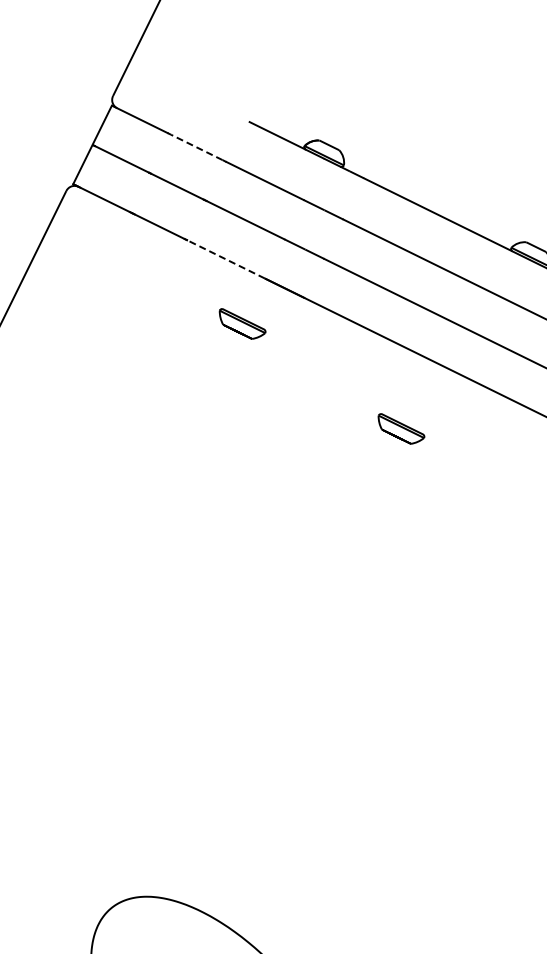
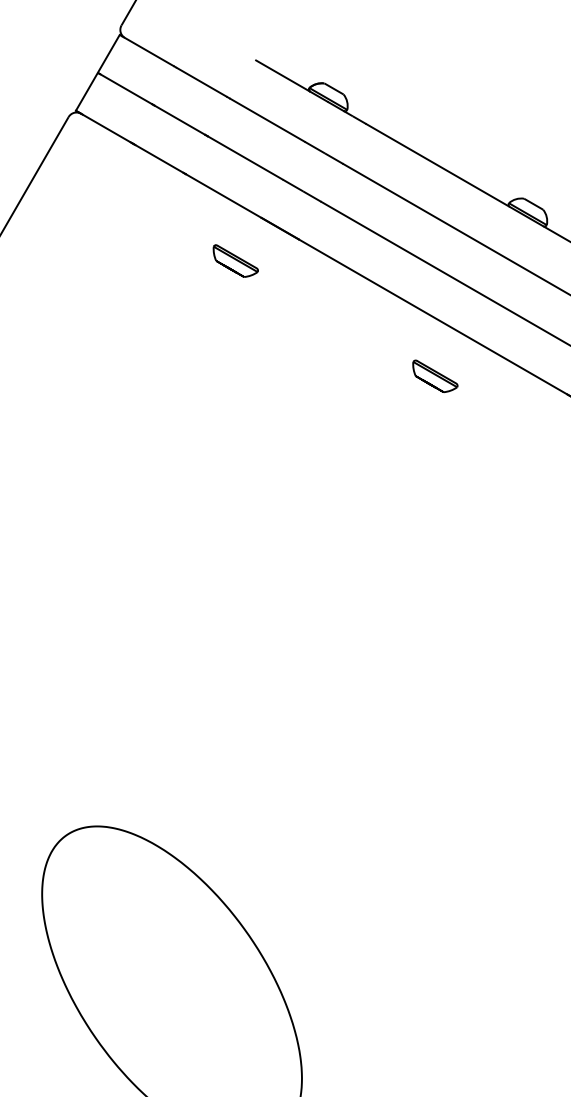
line: (196, 147) -> (201, 82), dashed -> solid
line: (226, 259) -> (223, 196), dashed -> solid
part: (401, 427) -> (435, 375), moved

